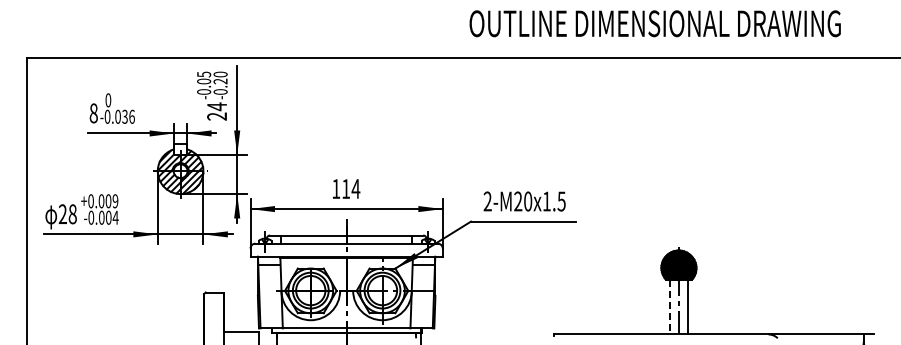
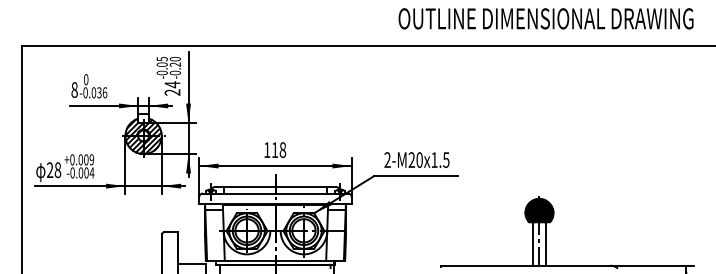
text: (654, 23) -> (545, 18), moved
text: (355, 189) -> (282, 150), 114 -> 118
line: (670, 307) -> (532, 244), dashed -> solid

